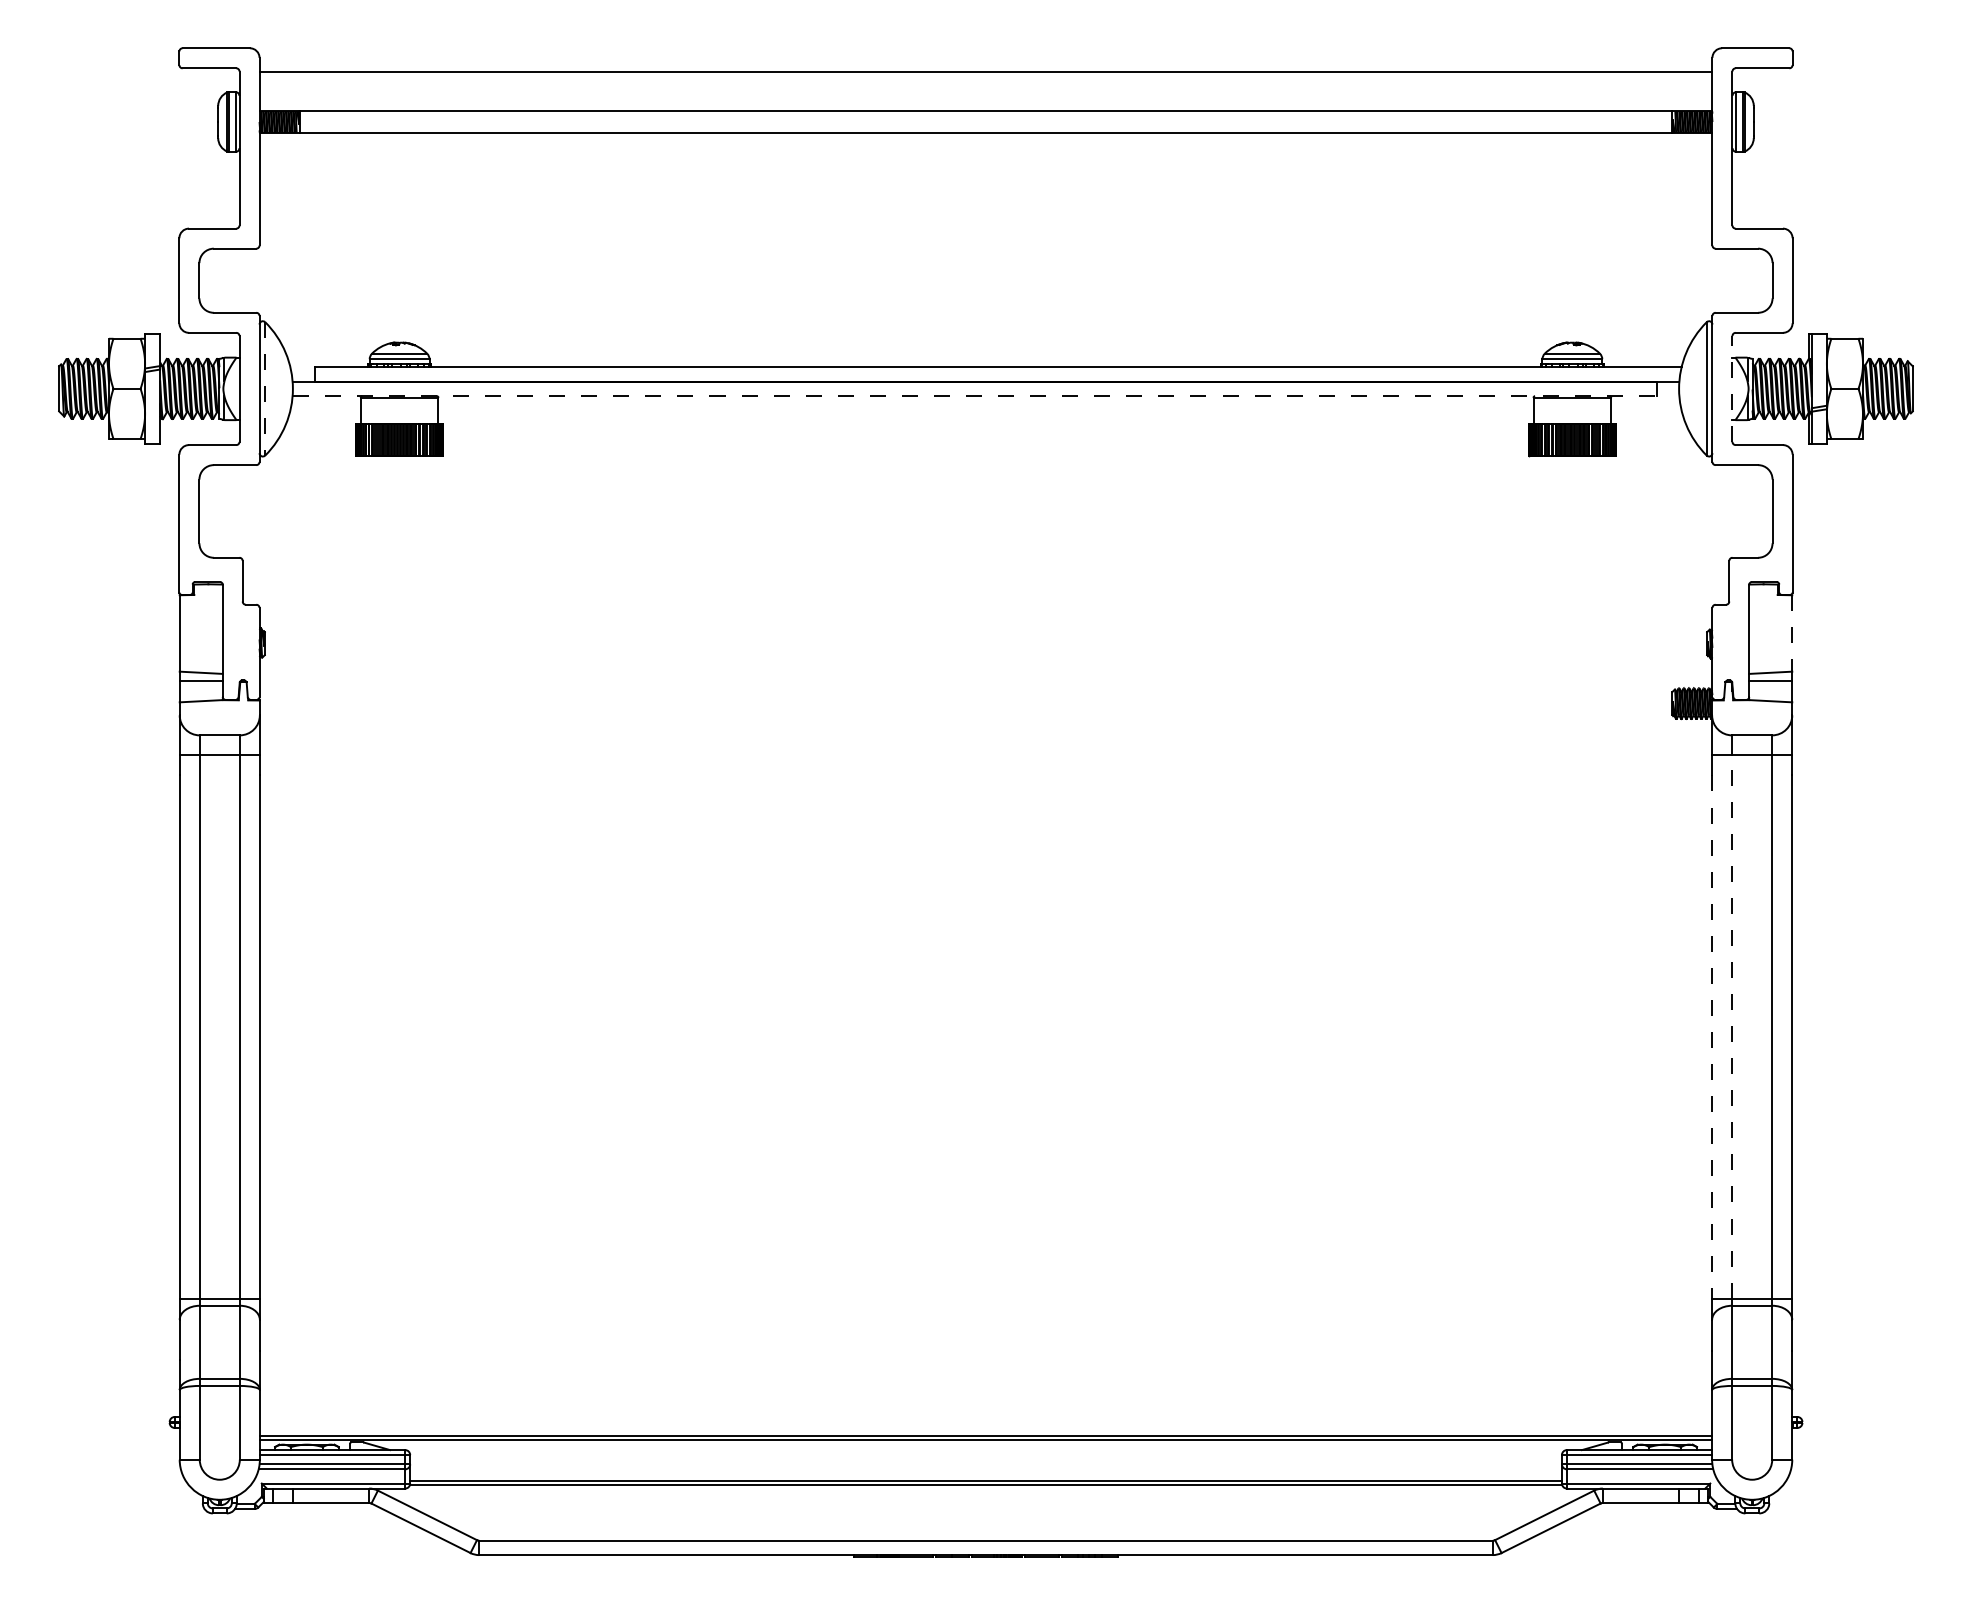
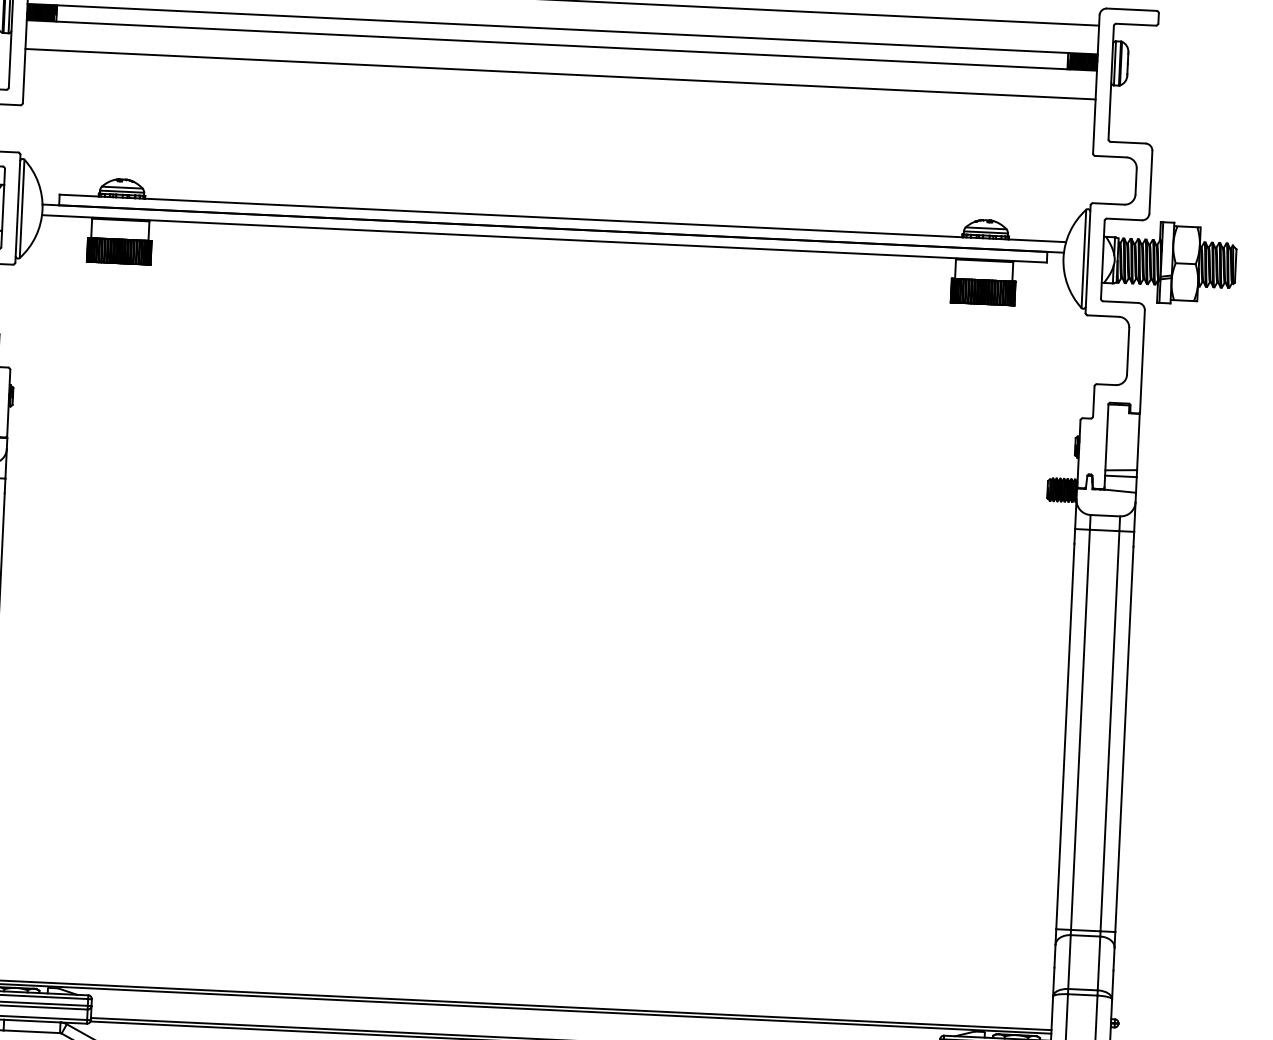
line: (985, 172) -> (560, 74), added
line: (265, 388) -> (22, 208), dashed -> solid
line: (1732, 388) -> (1102, 259), dashed -> solid
line: (975, 396) -> (545, 239), dashed -> solid
line: (1792, 633) -> (1138, 442), dashed -> solid
line: (1732, 1027) -> (1080, 730), dashed -> solid
line: (1712, 1037) -> (1065, 736), dashed -> solid

